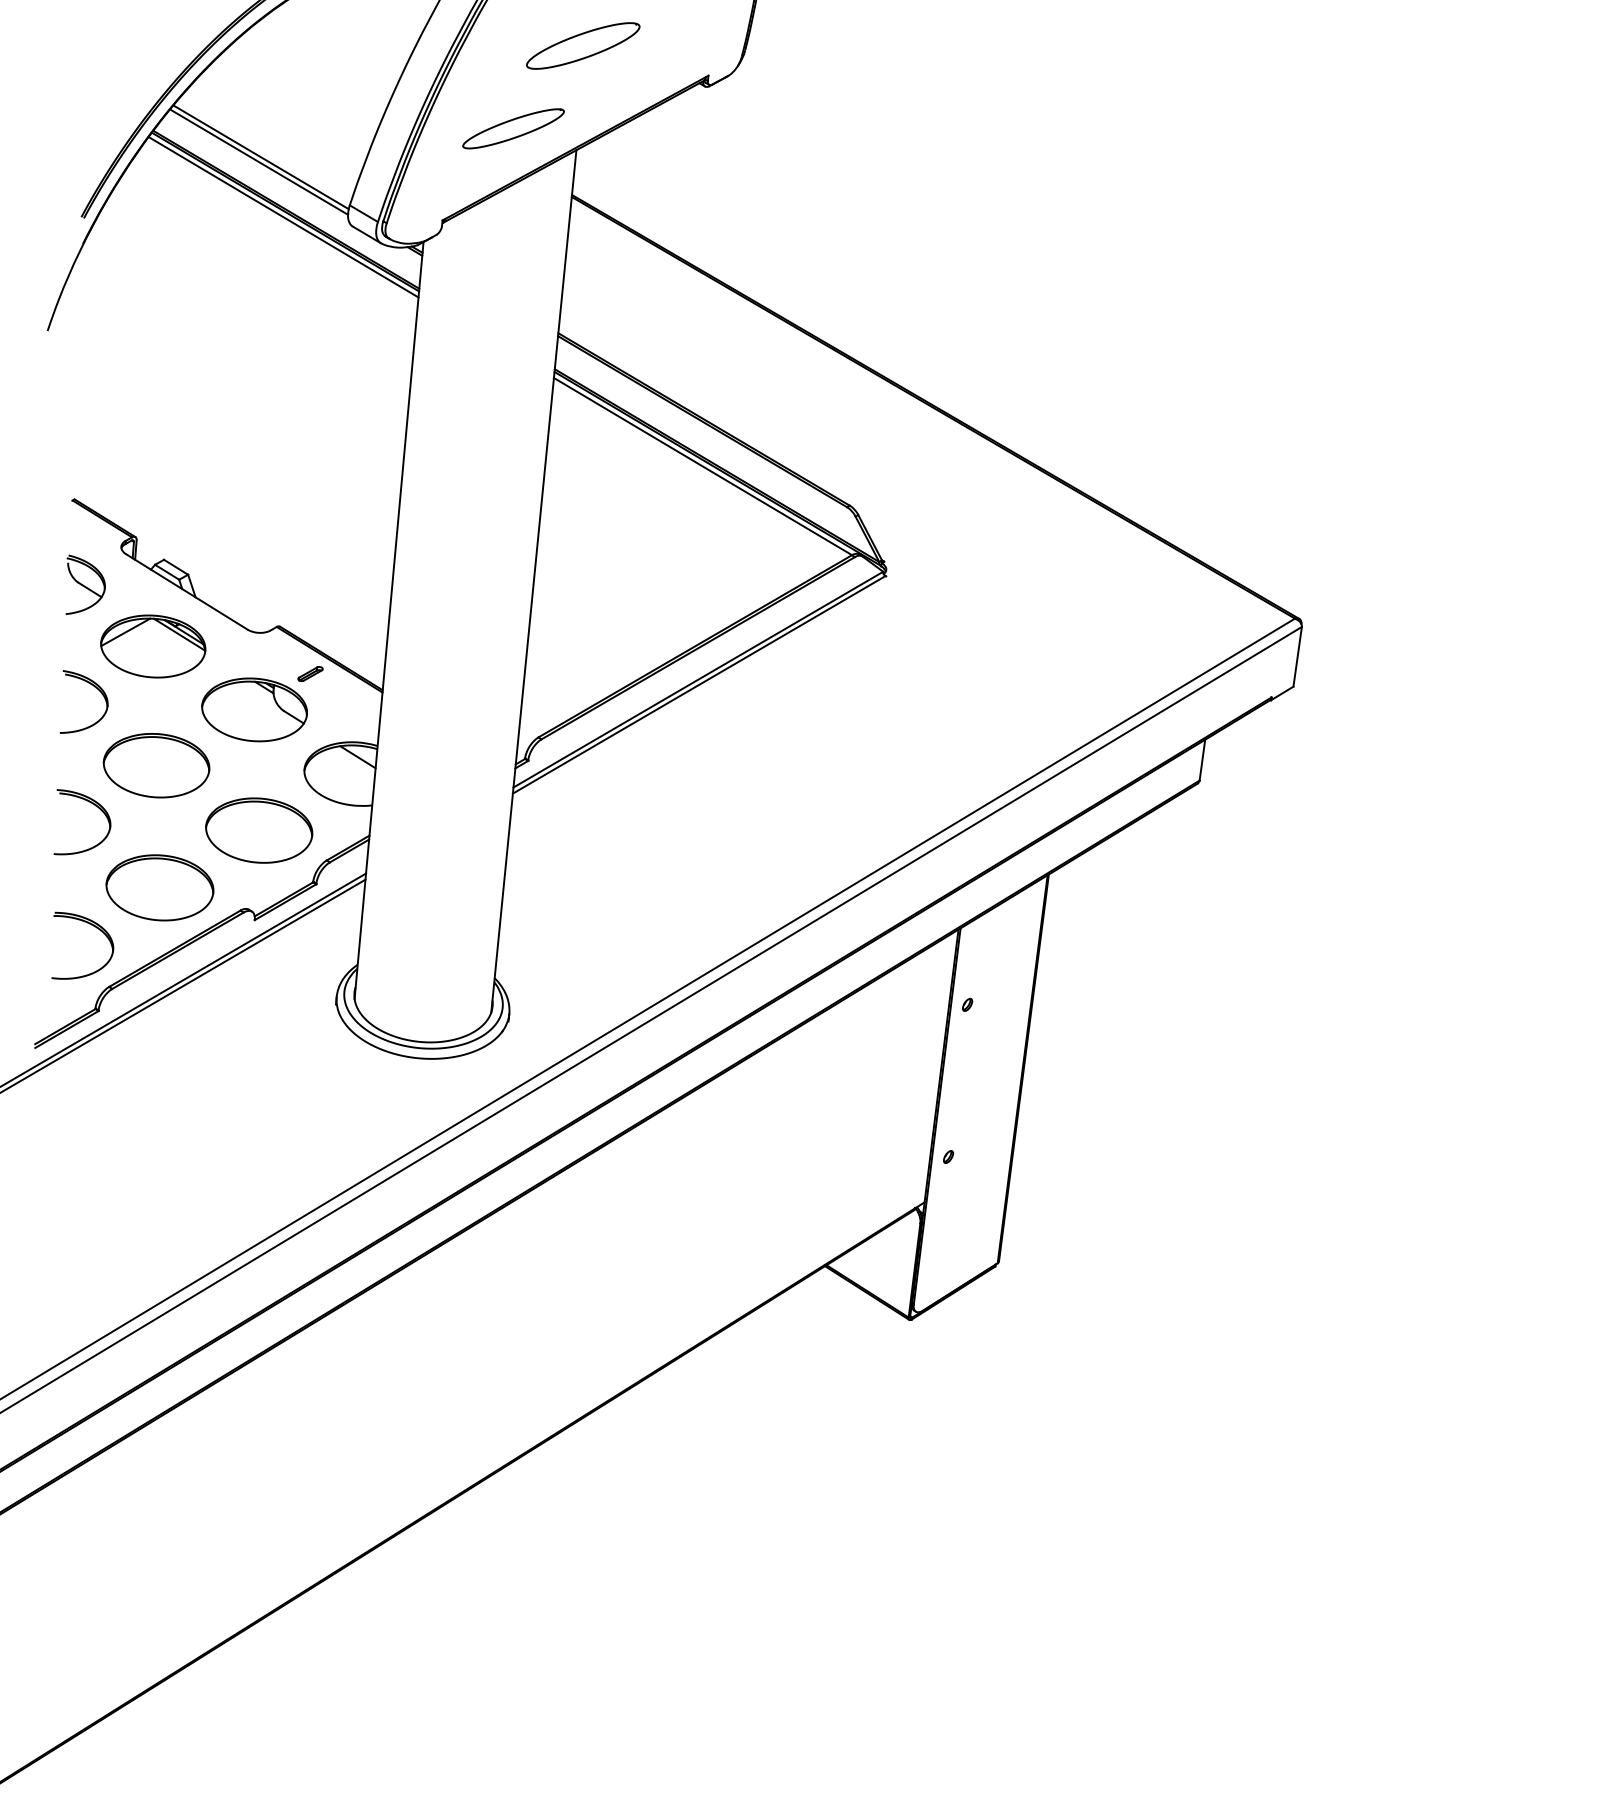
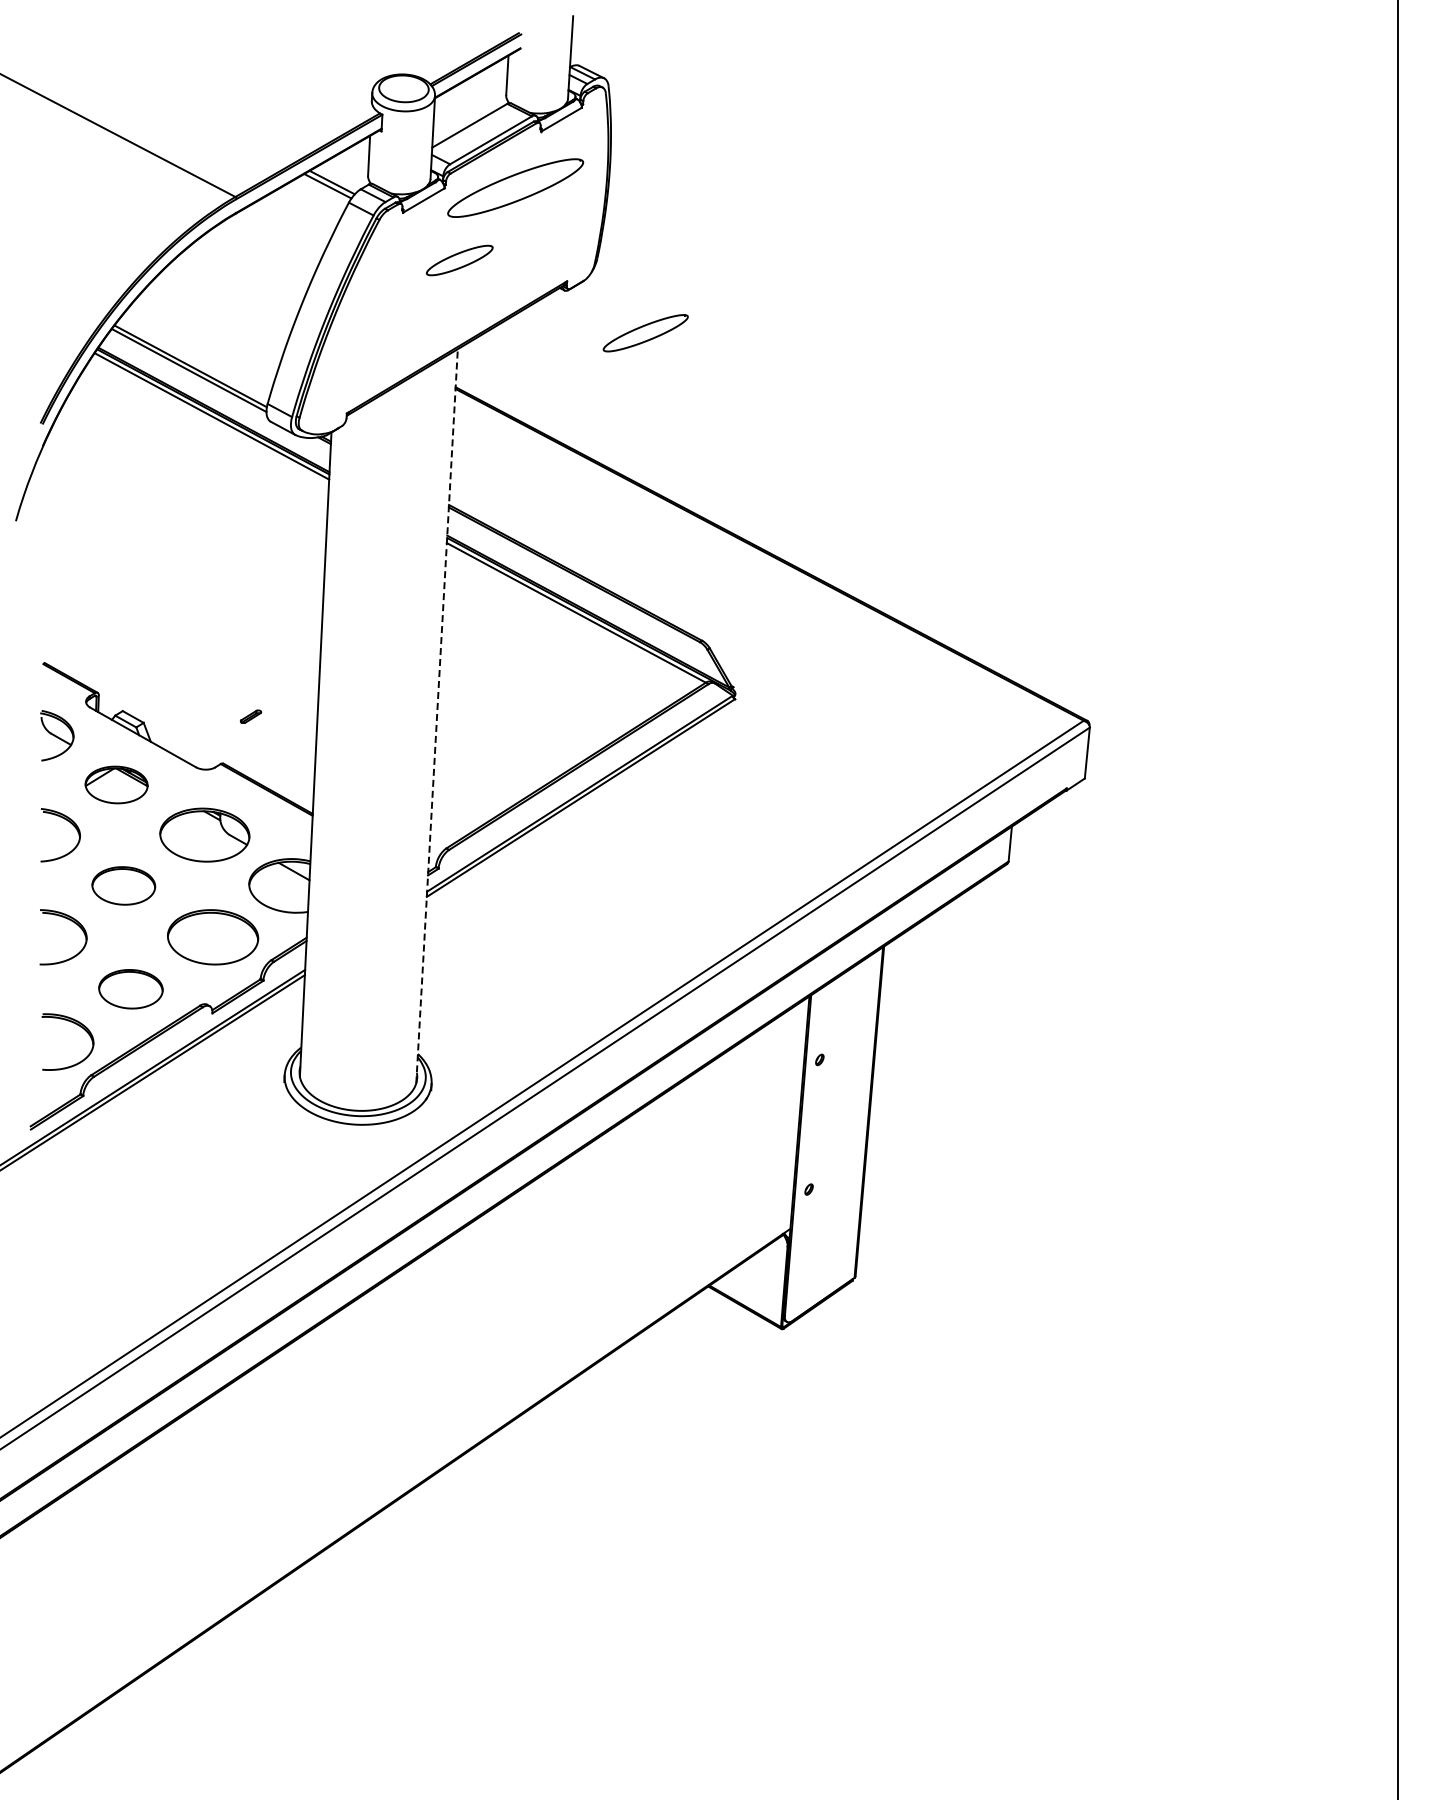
part: (582, 45) -> (459, 260), size x0.7
part: (513, 129) -> (645, 333), moved
line: (534, 581) -> (437, 716), solid -> dashed
part: (153, 645) -> (116, 784), size x0.7
part: (309, 673) -> (250, 716), moved
part: (156, 765) -> (123, 885), size x0.7
part: (159, 886) -> (130, 988), size x0.7

